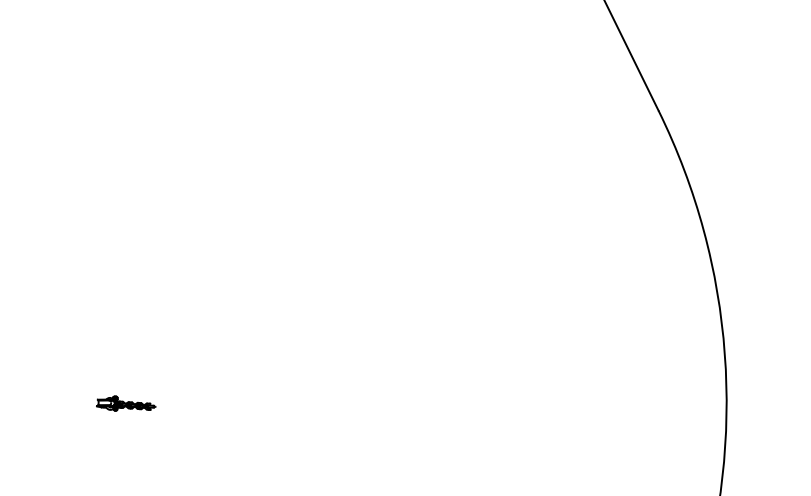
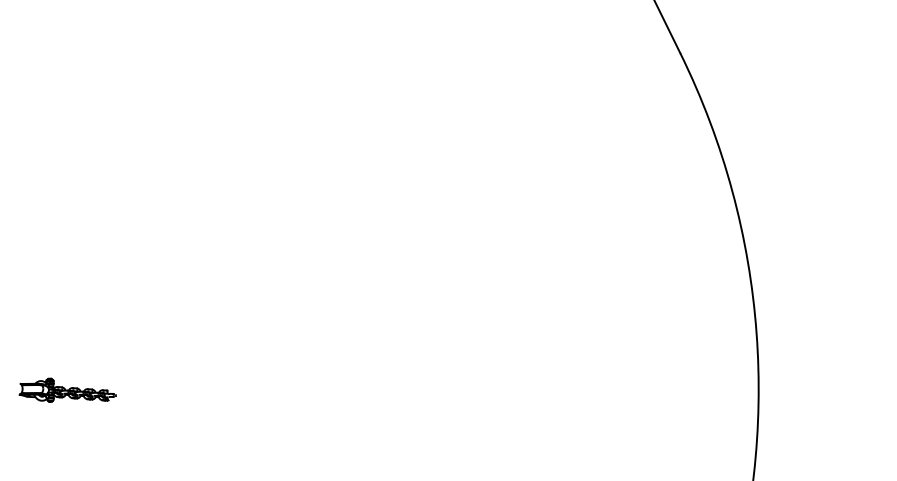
part: (125, 403) -> (67, 390), size x1.43

